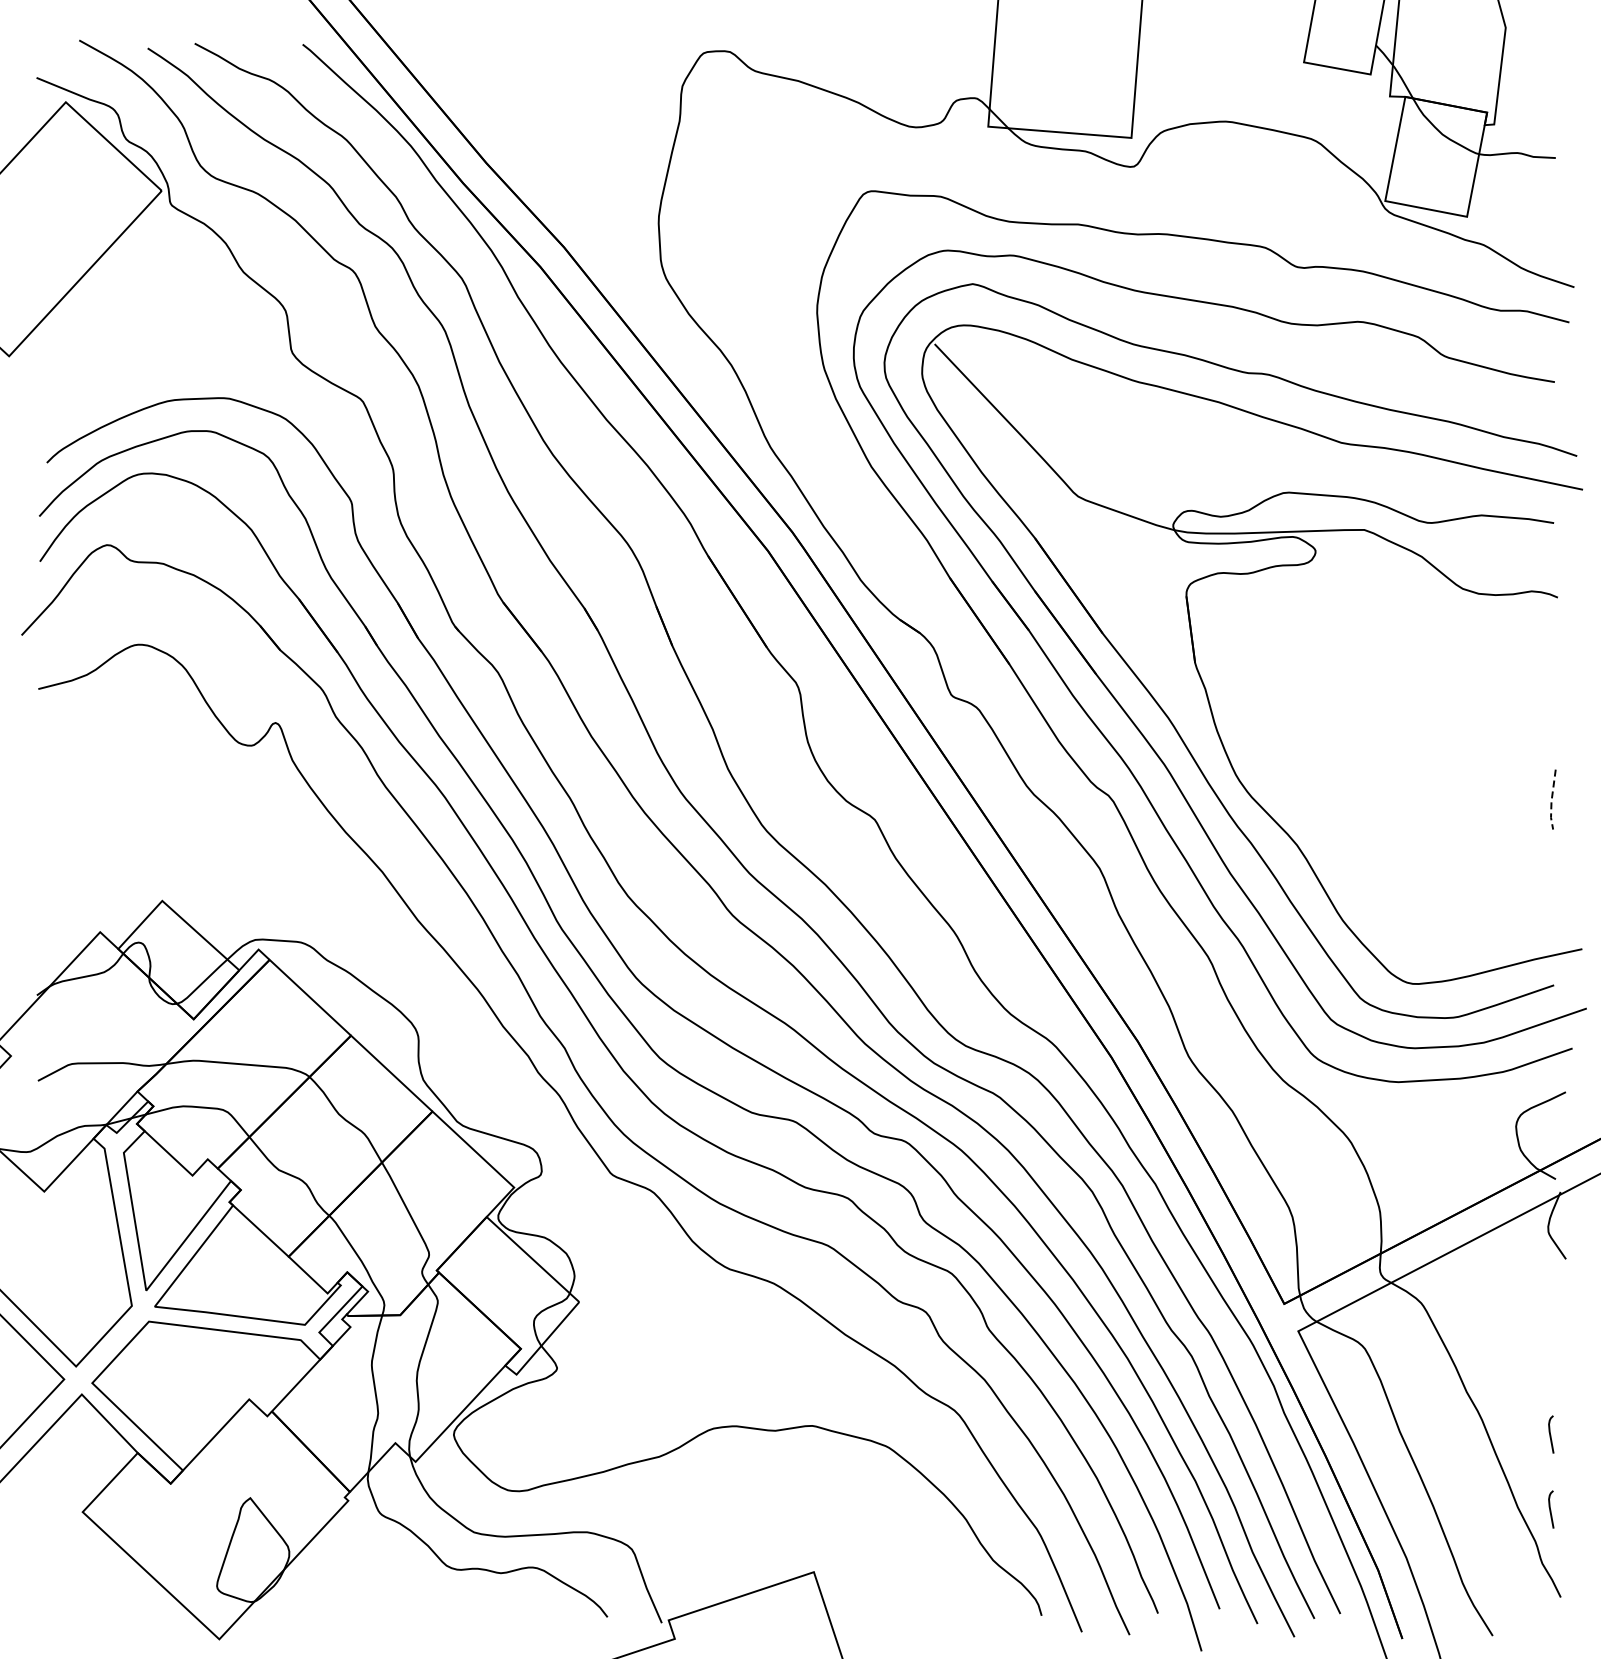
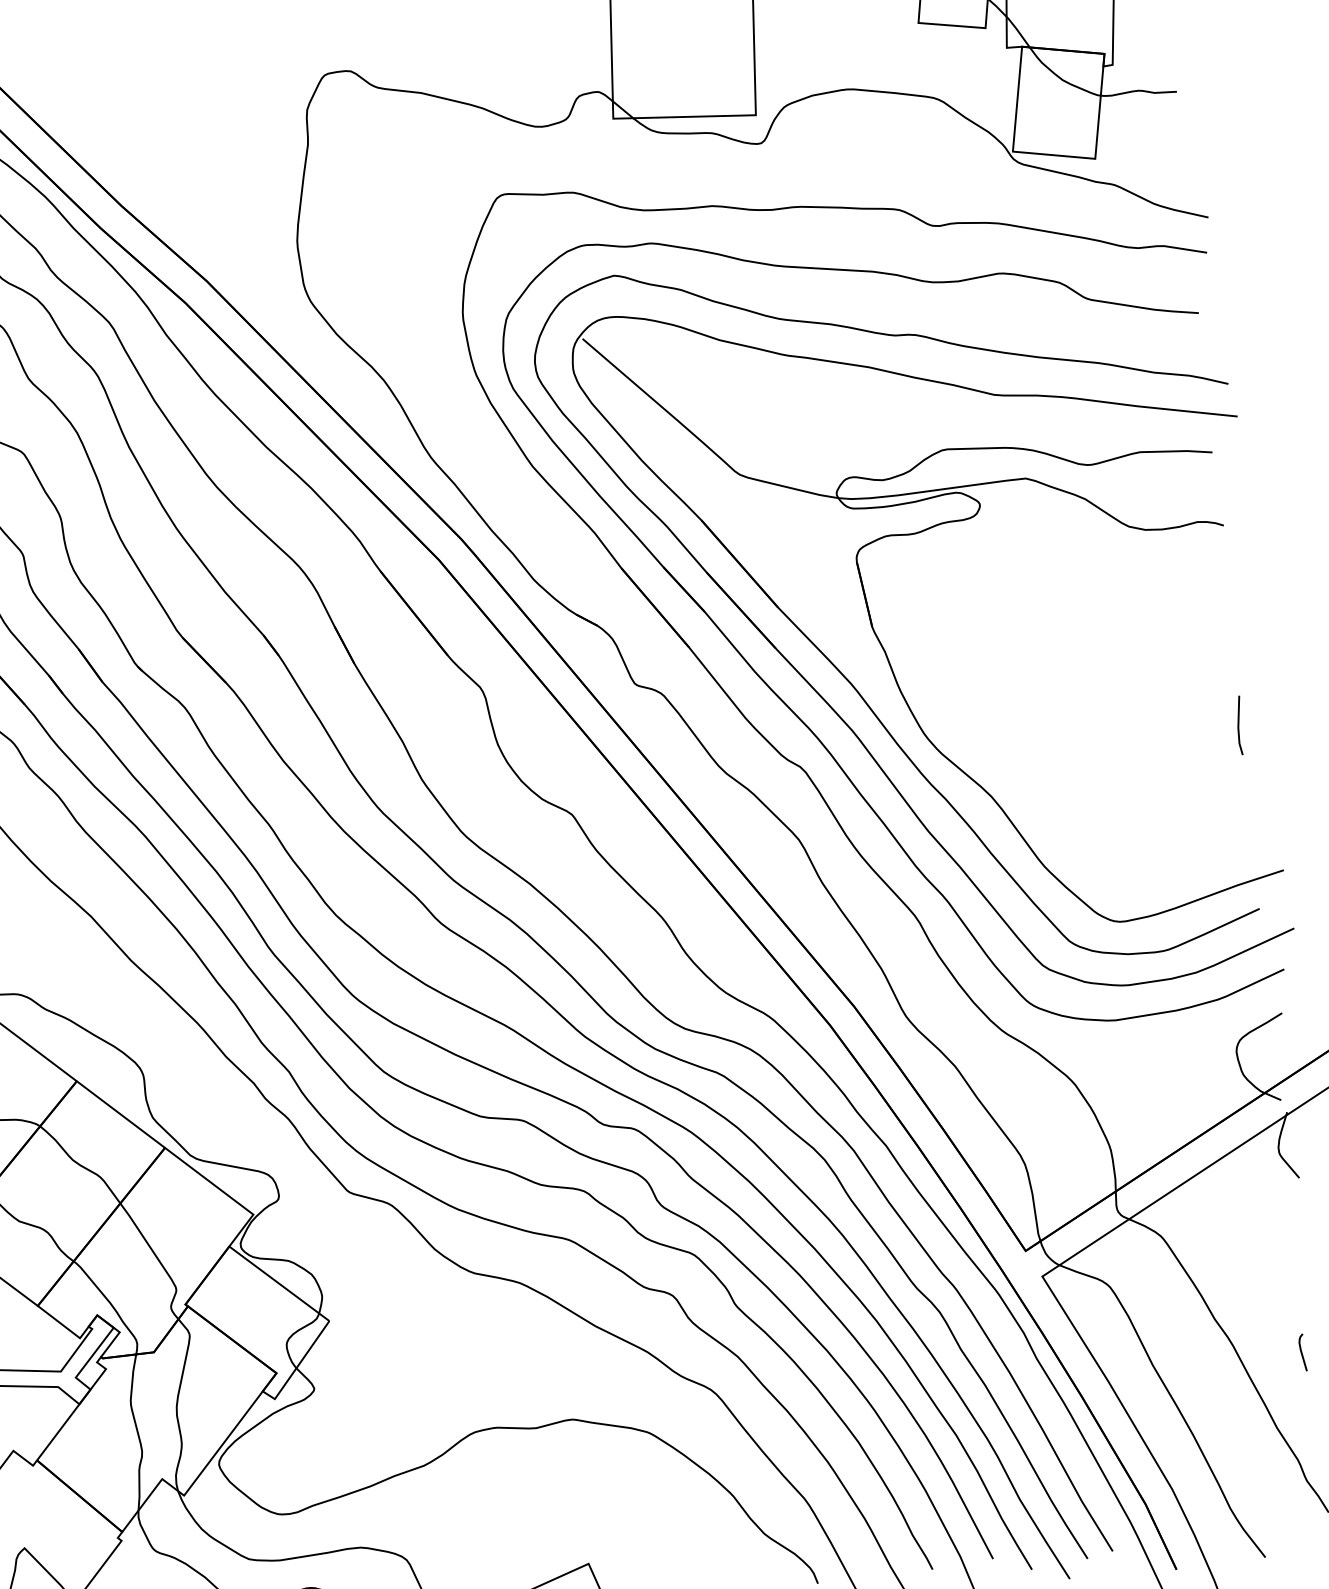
line: (1551, 800) -> (1238, 726), dashed -> solid
curve: (1551, 1509) -> (1310, 1426), removed

